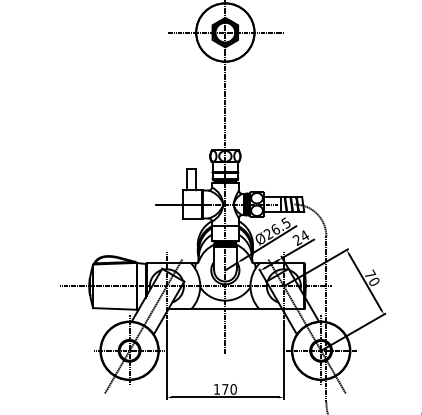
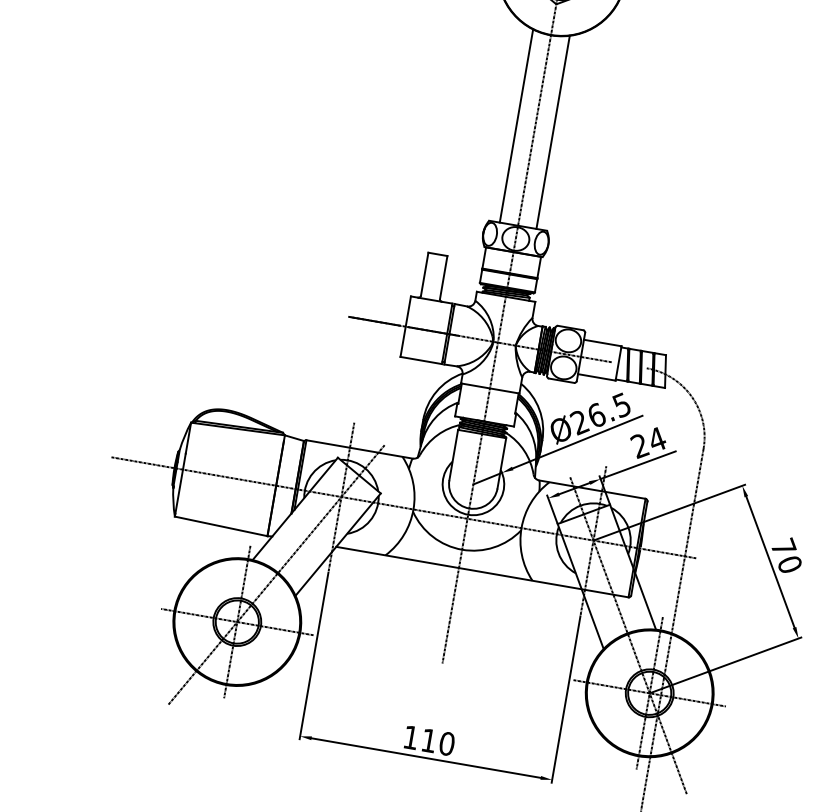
line: (216, 105) -> (515, 126), added
line: (233, 105) -> (552, 132), added
text: (225, 389) -> (429, 740), 170 -> 110

